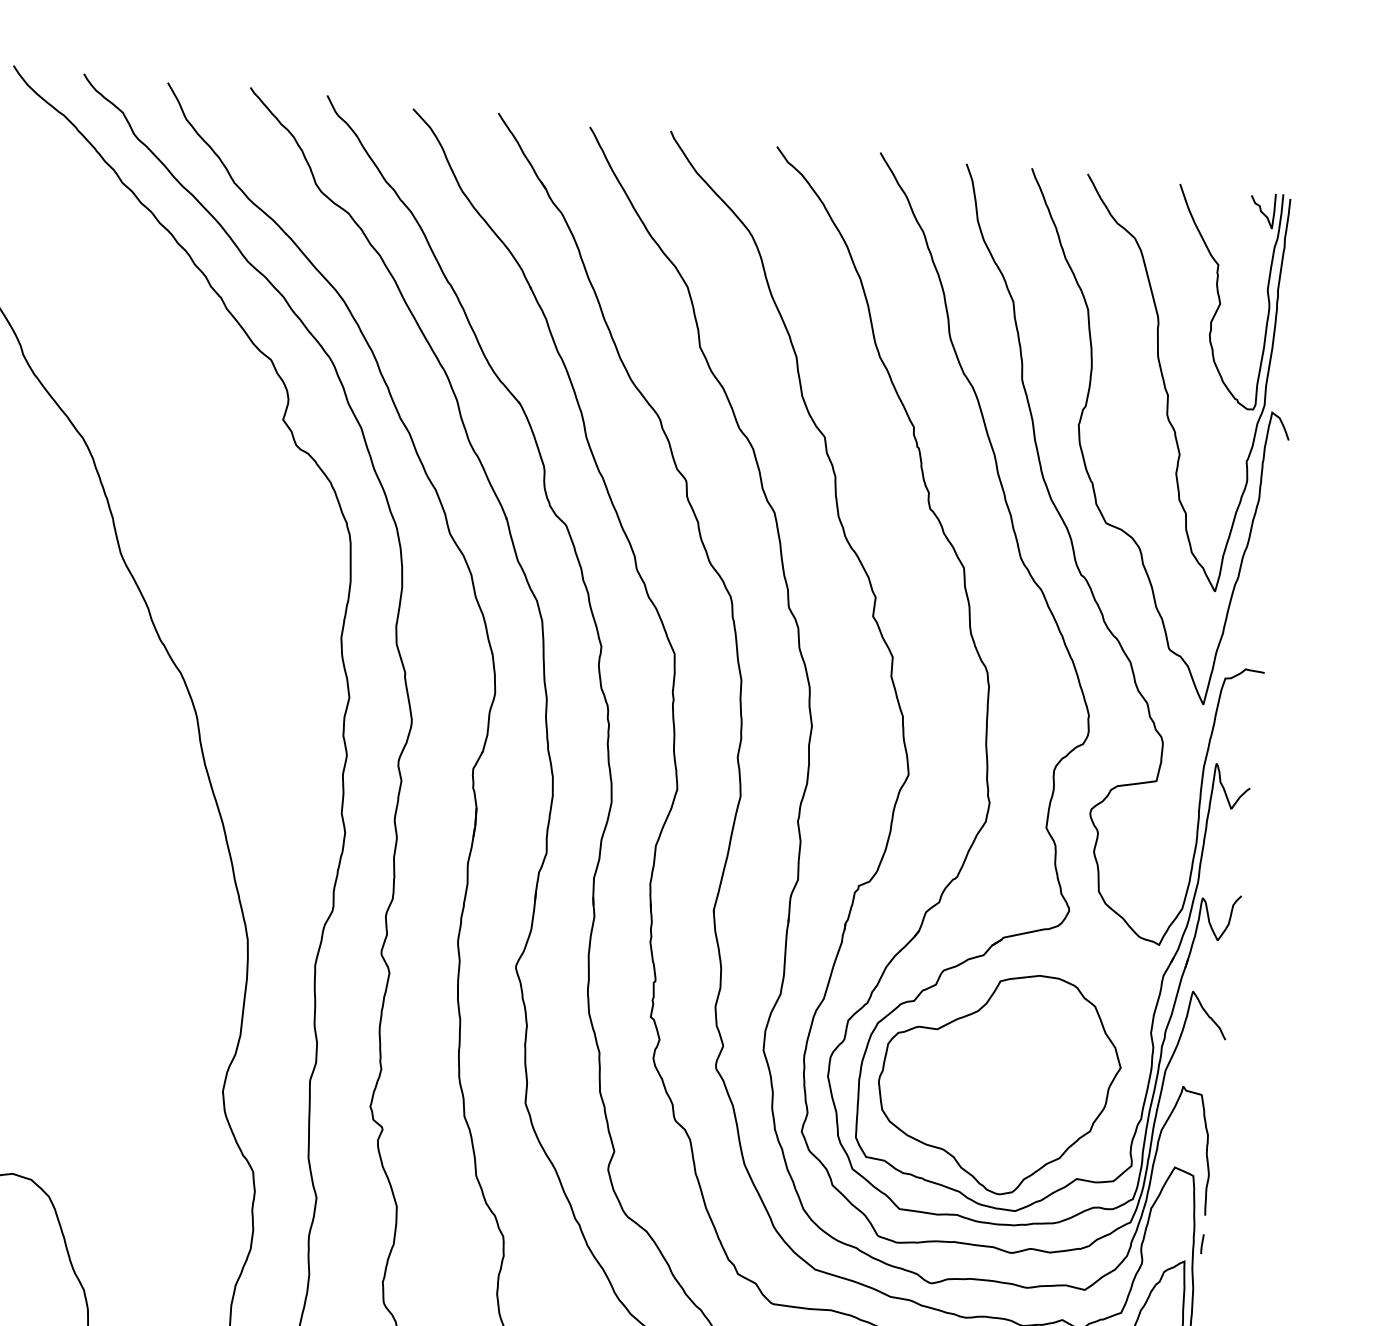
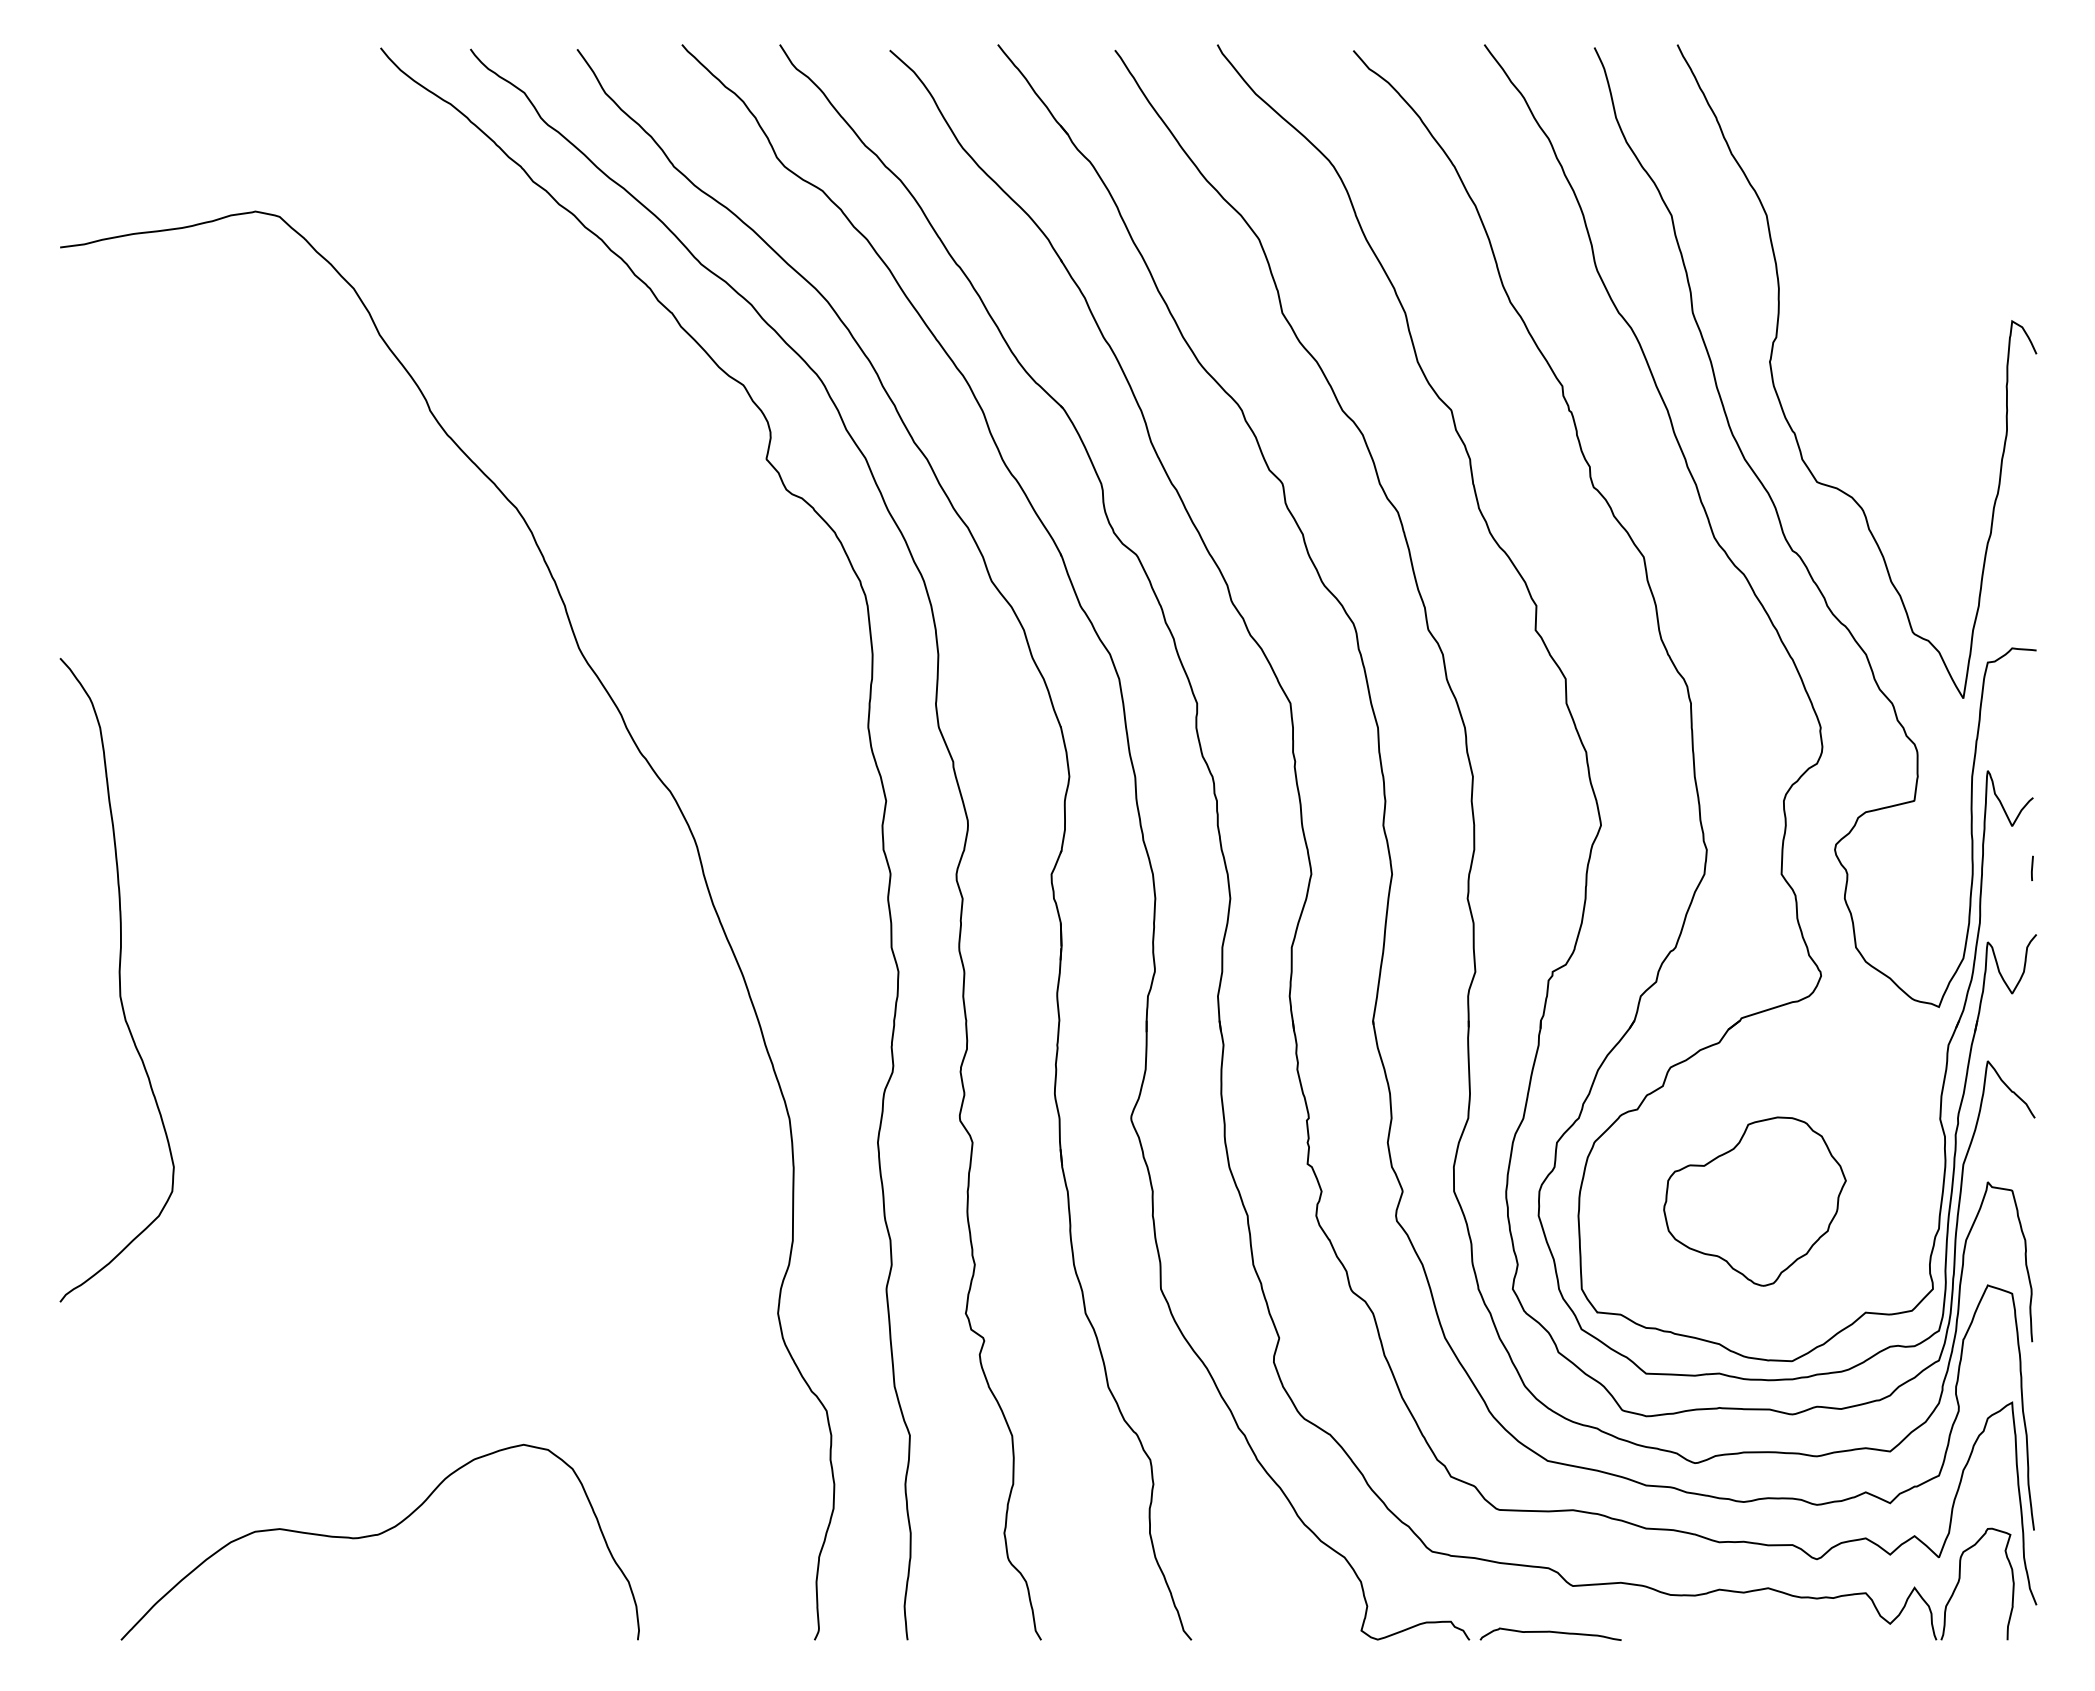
part: (1169, 384) -> (1878, 299), removed
part: (998, 1082) -> (1754, 1201), size x0.6
line: (1202, 1243) -> (2032, 867), moved

